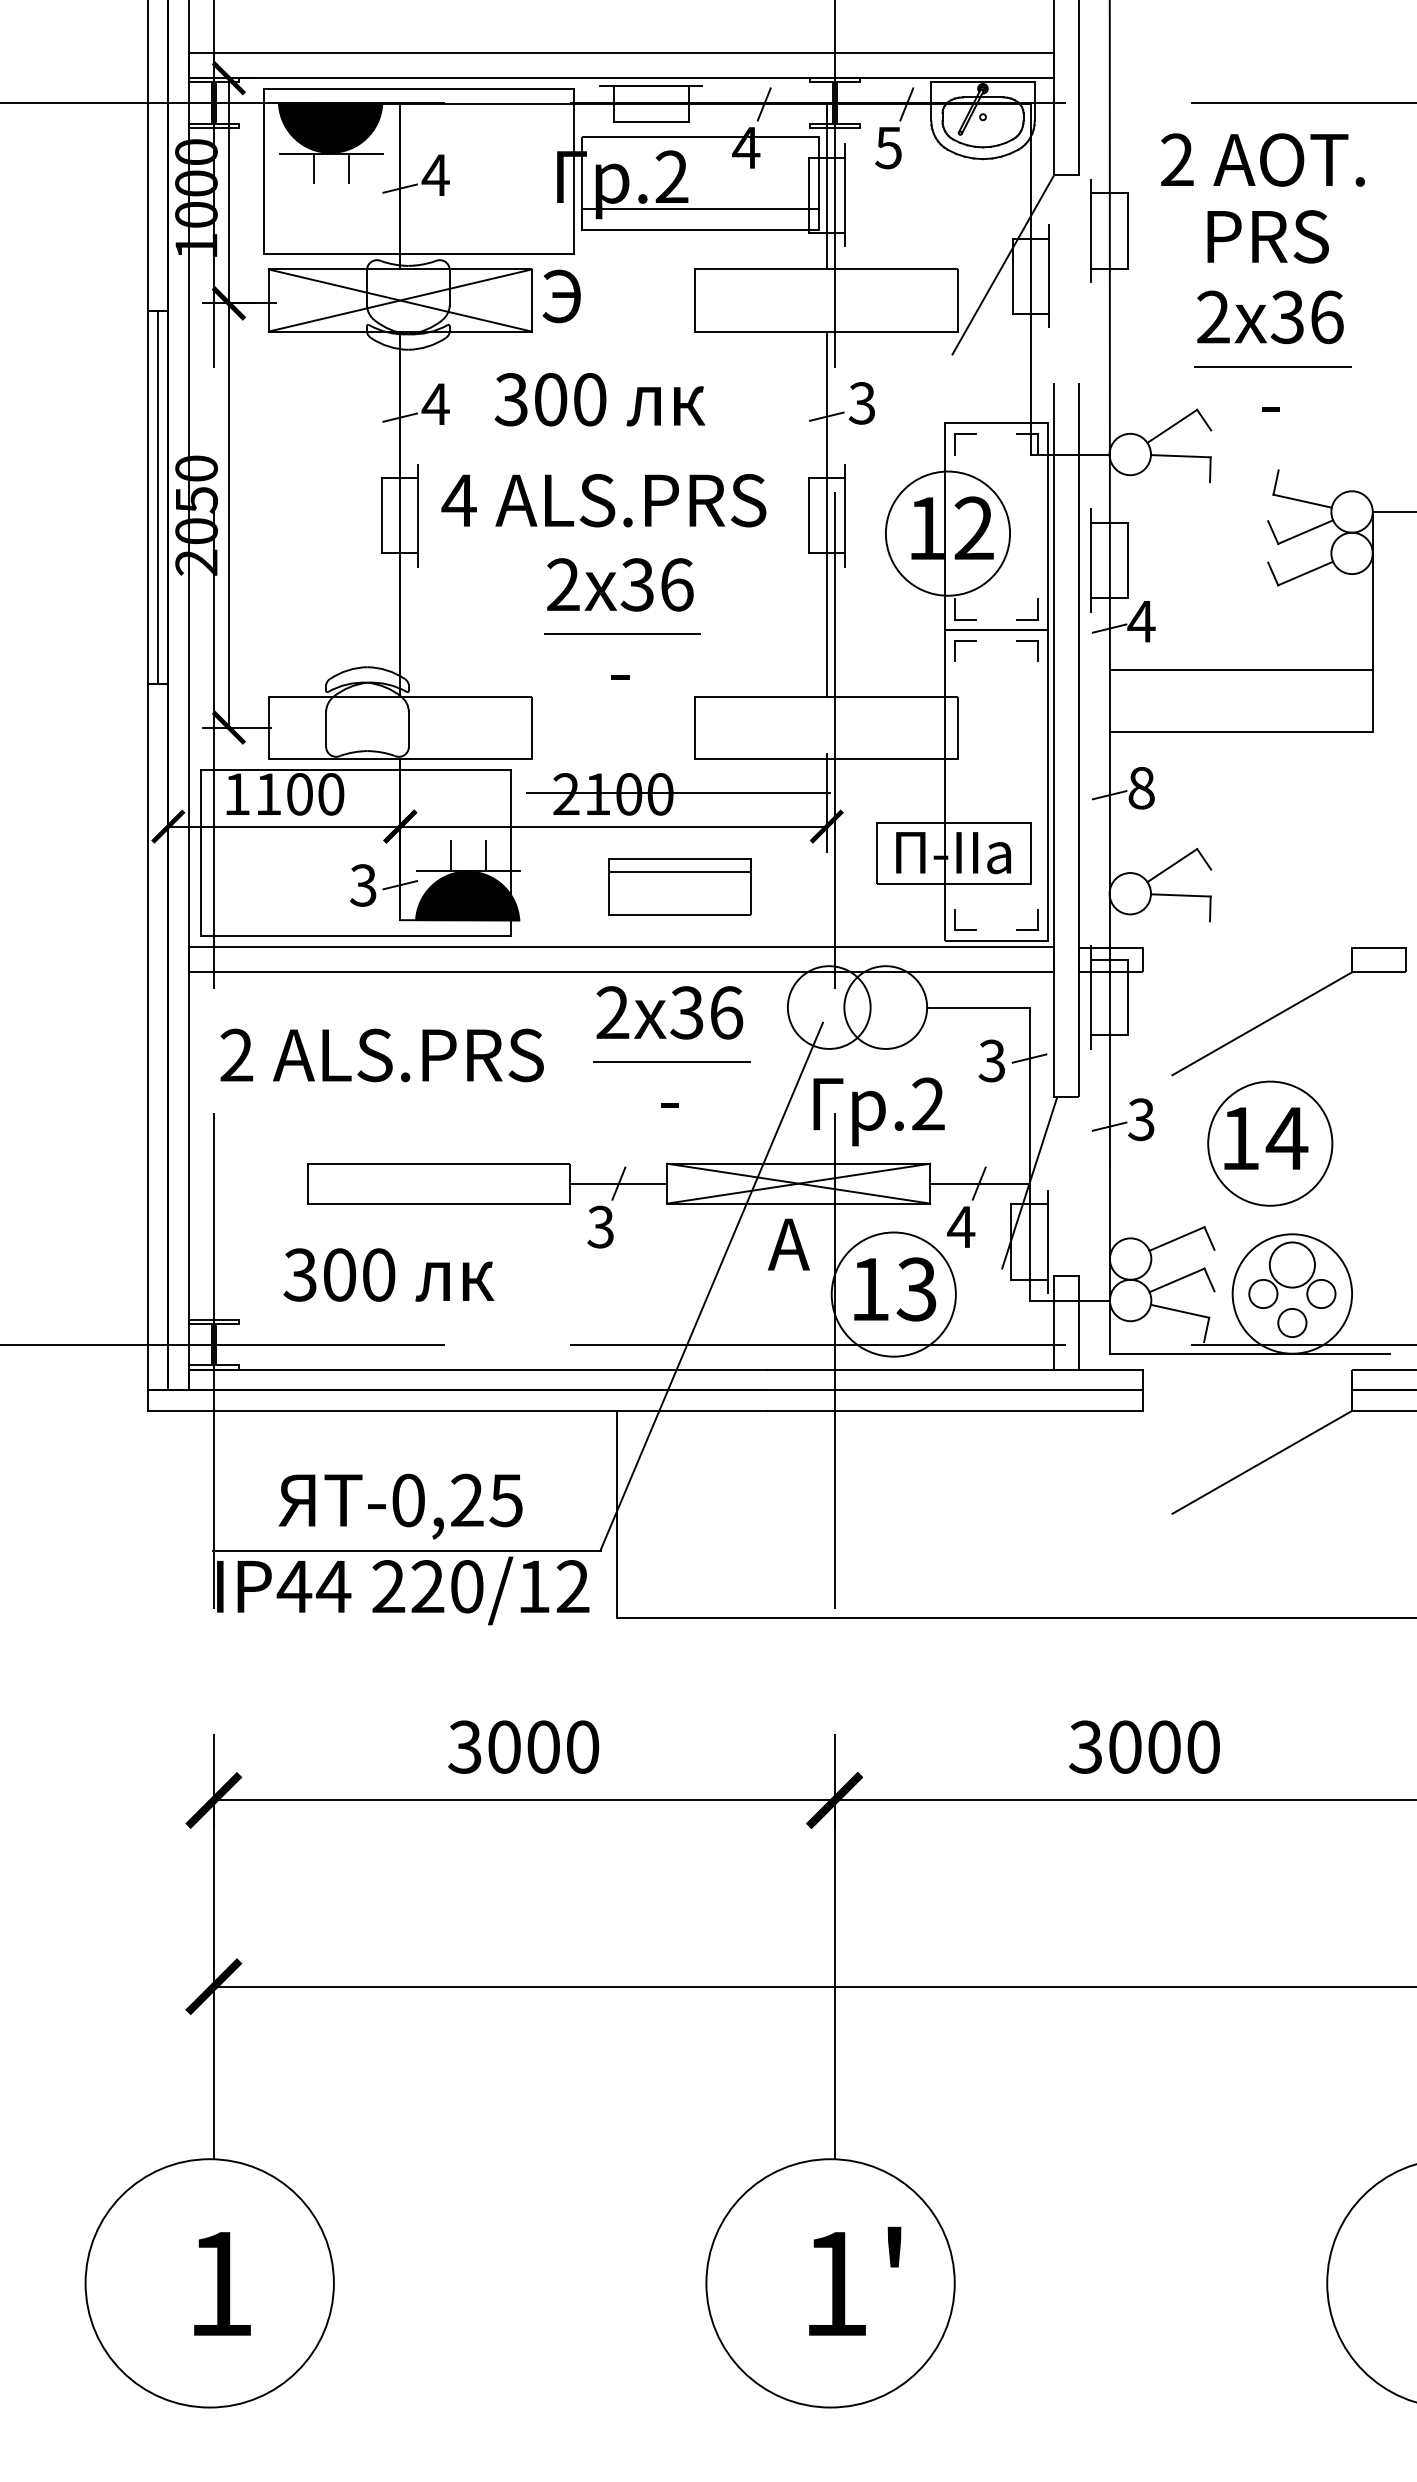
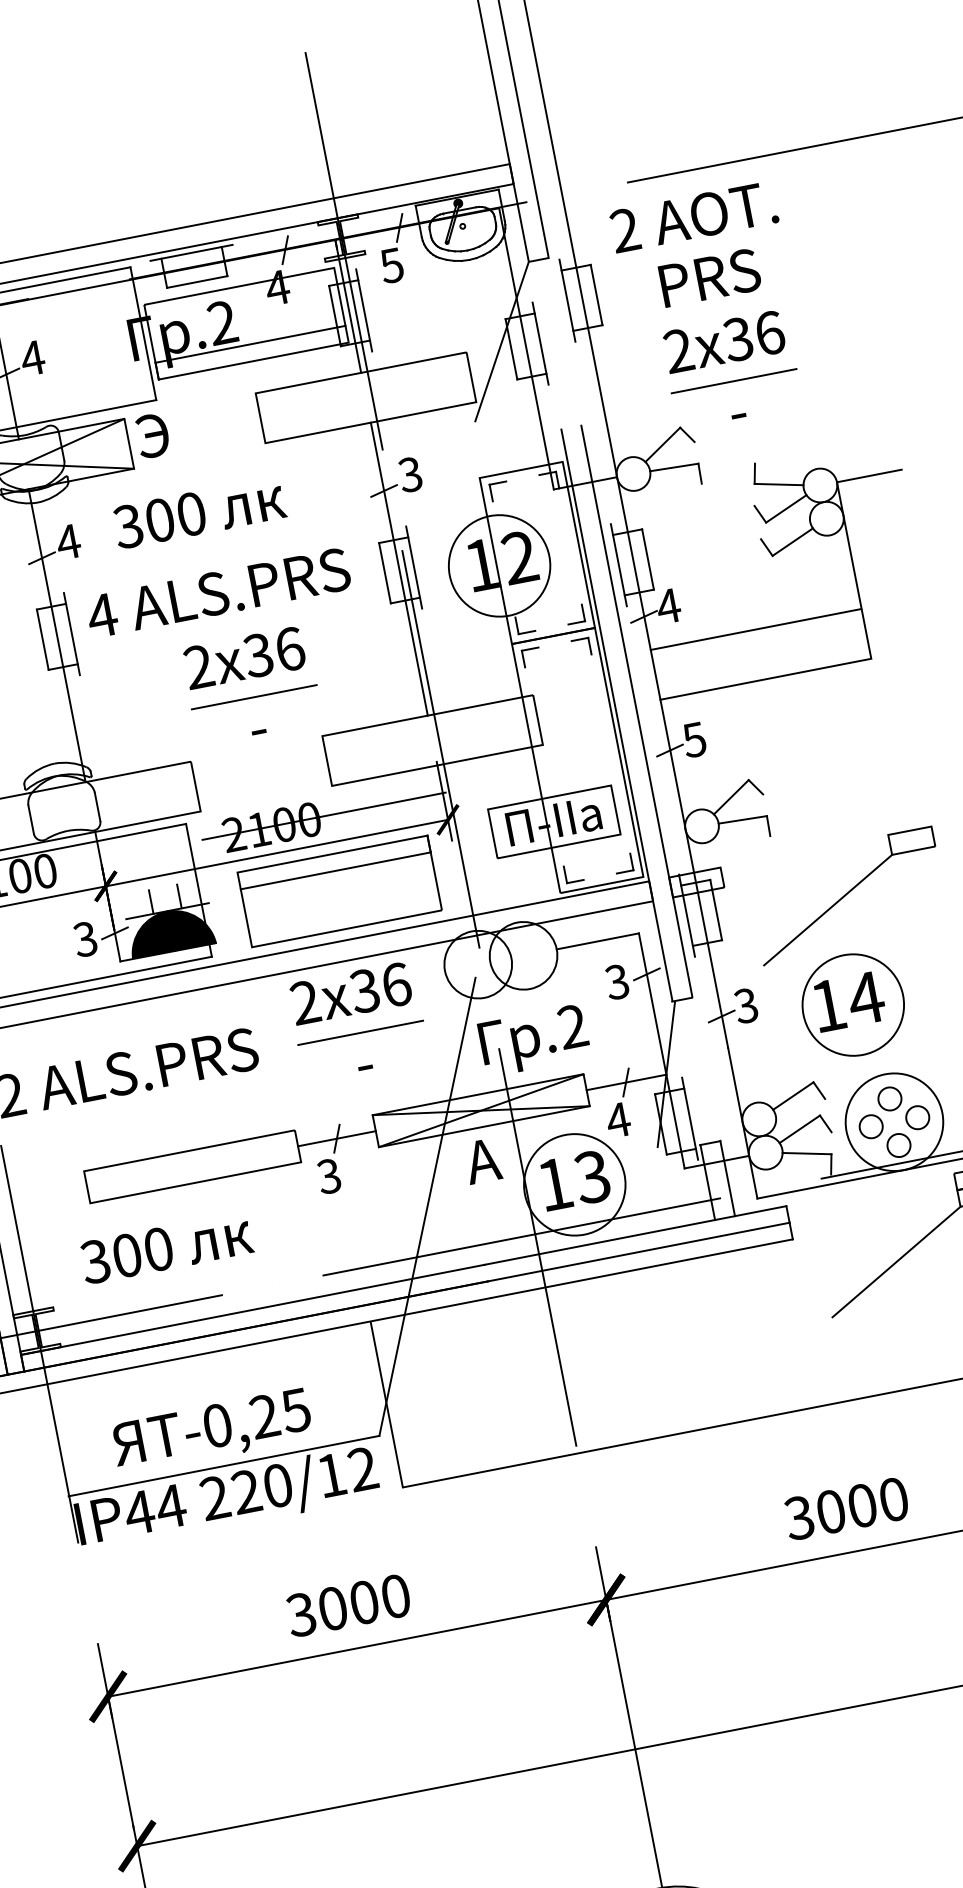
text: (1140, 788) -> (693, 740), 8 -> 5
part: (679, 887) -> (339, 891), size x1.67
circle: (1292, 1264) -> (889, 1098), size x0.62

